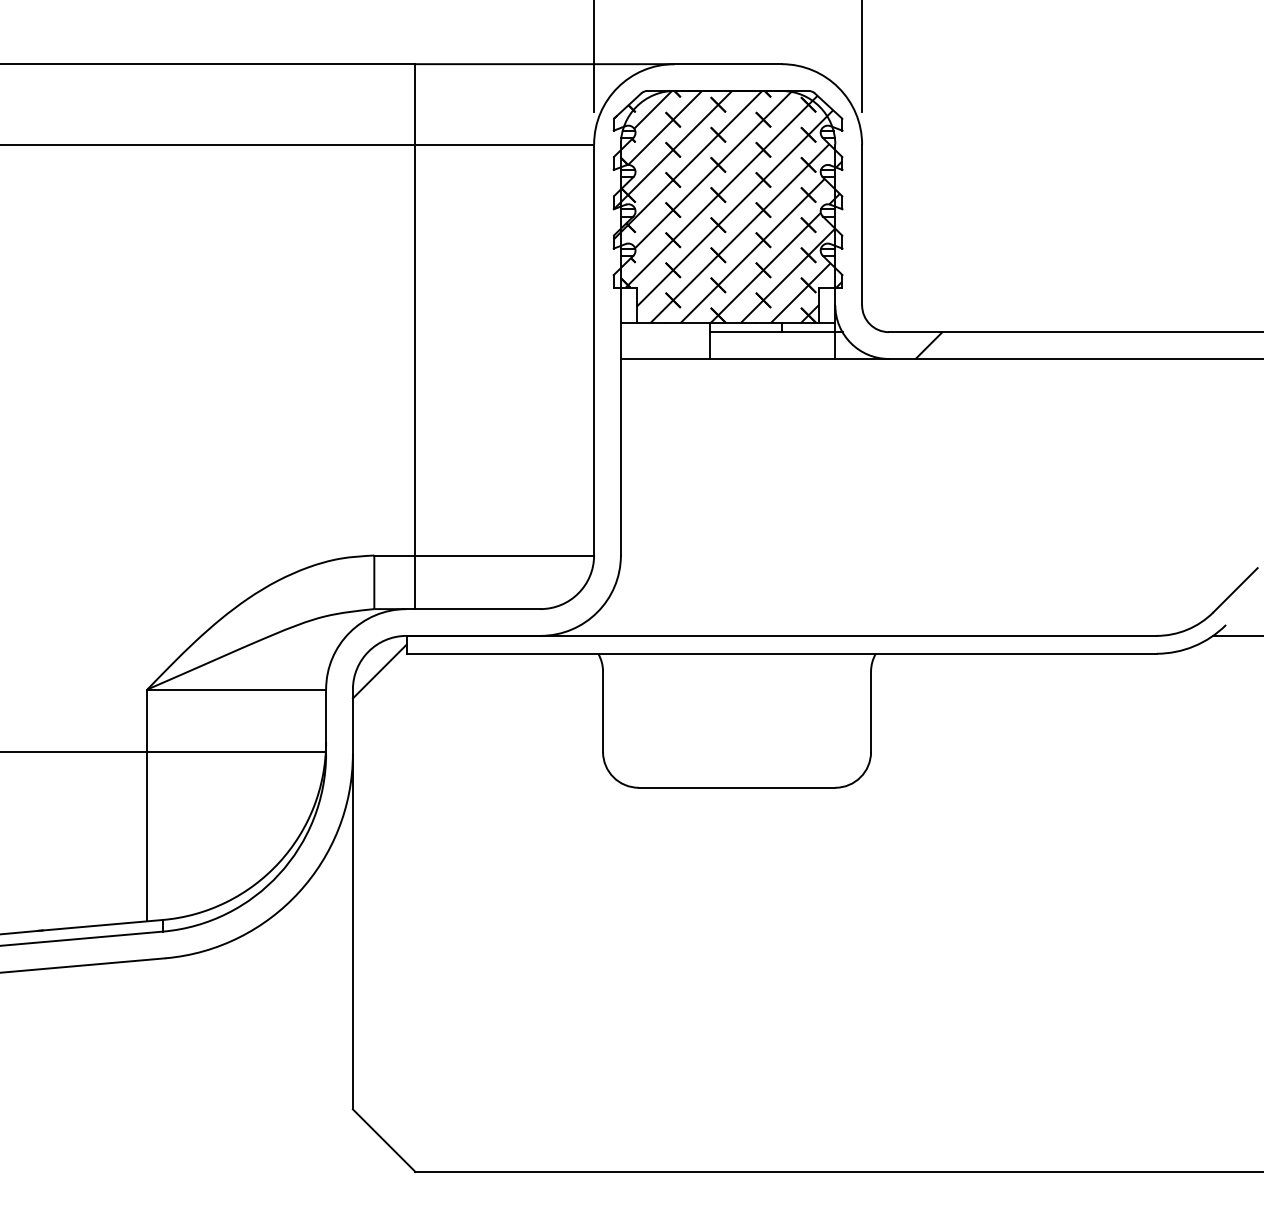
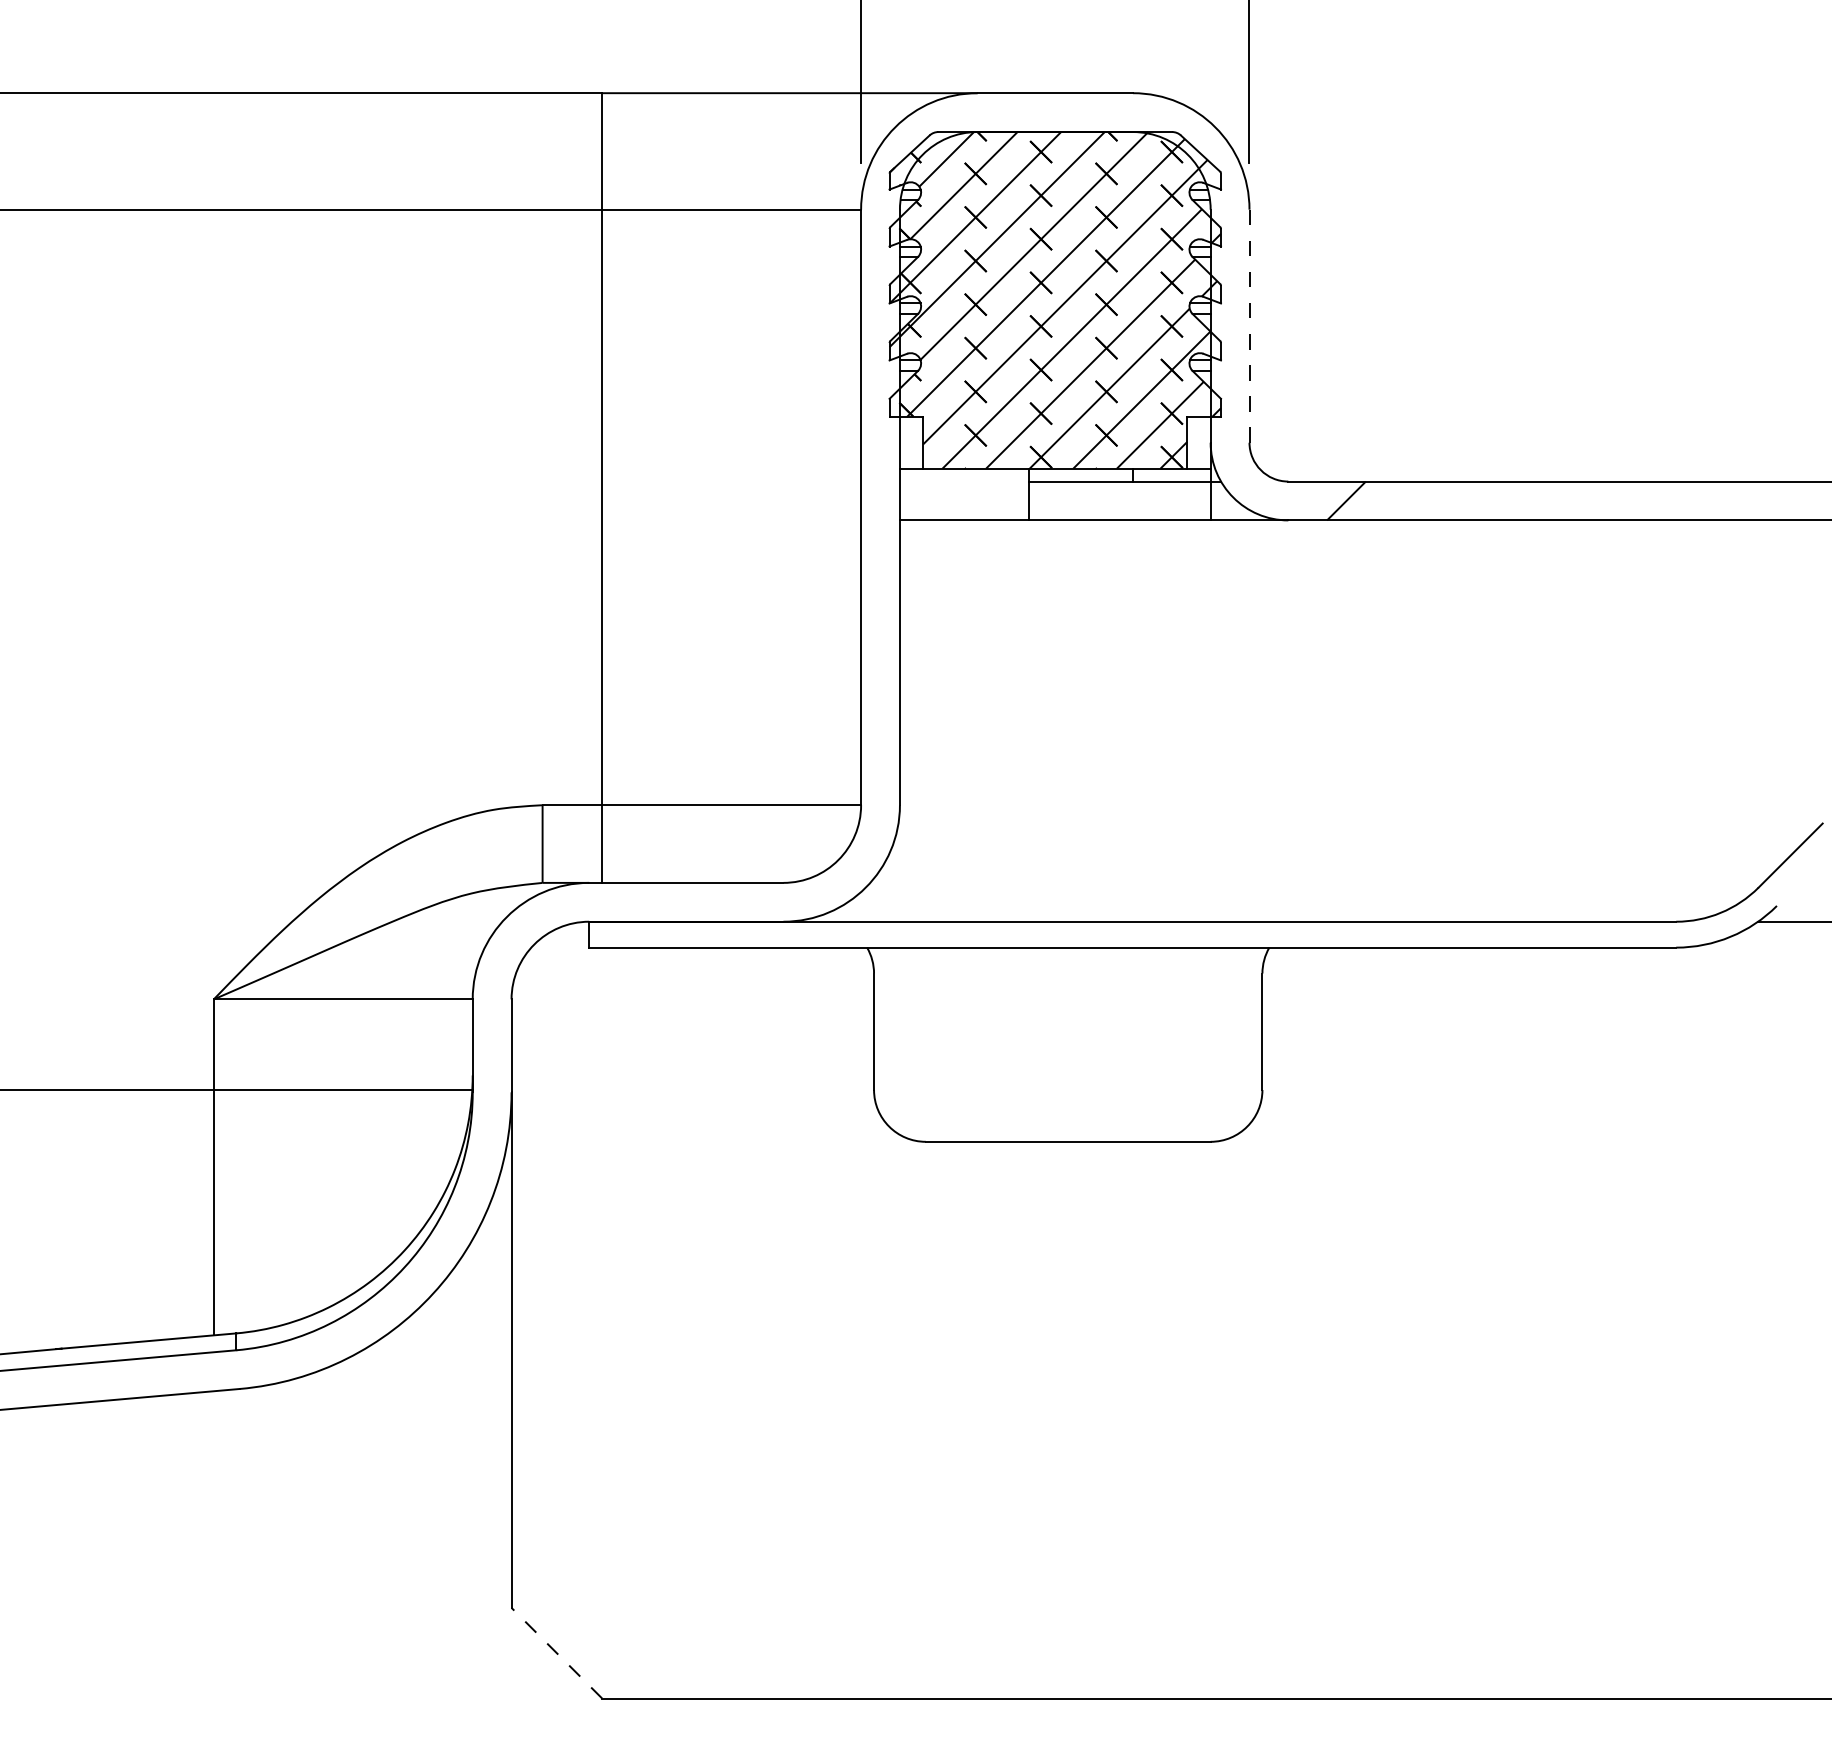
line: (862, 224) -> (1250, 325), solid -> dashed
line: (379, 671) -> (550, 973), removed
line: (383, 1140) -> (555, 1652), solid -> dashed

